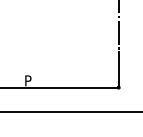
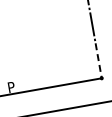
line: (118, 70) -> (98, 61), solid -> dashed

